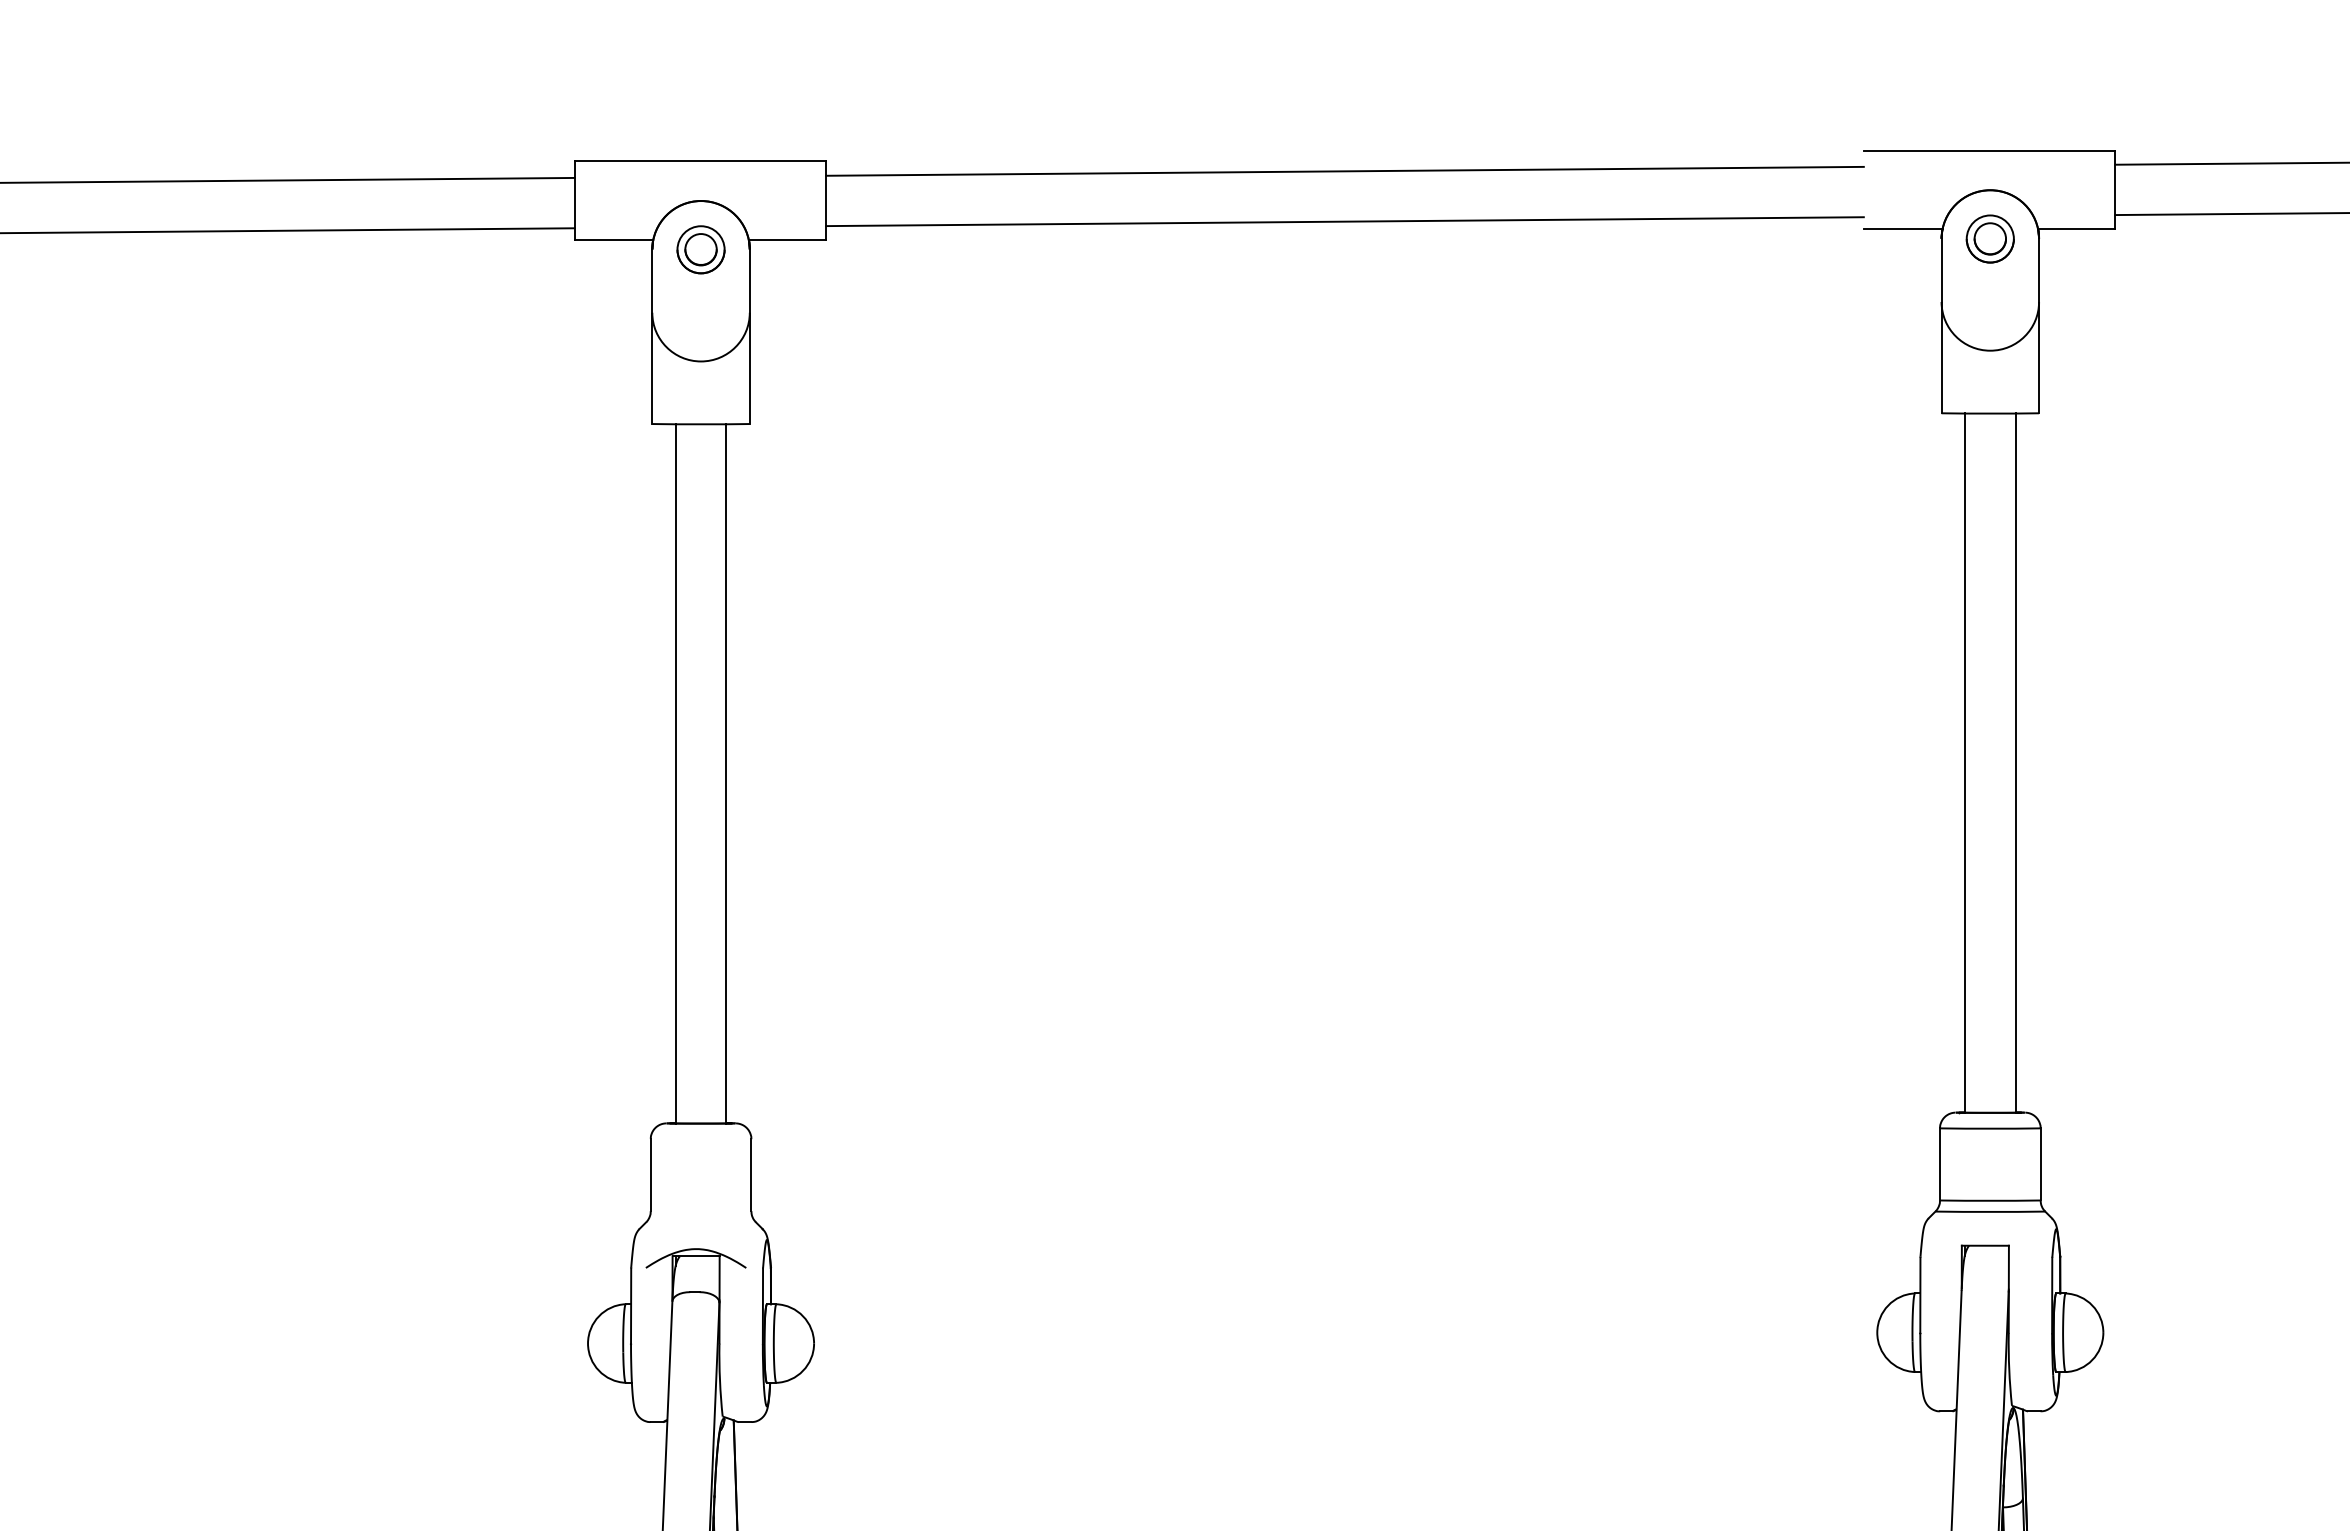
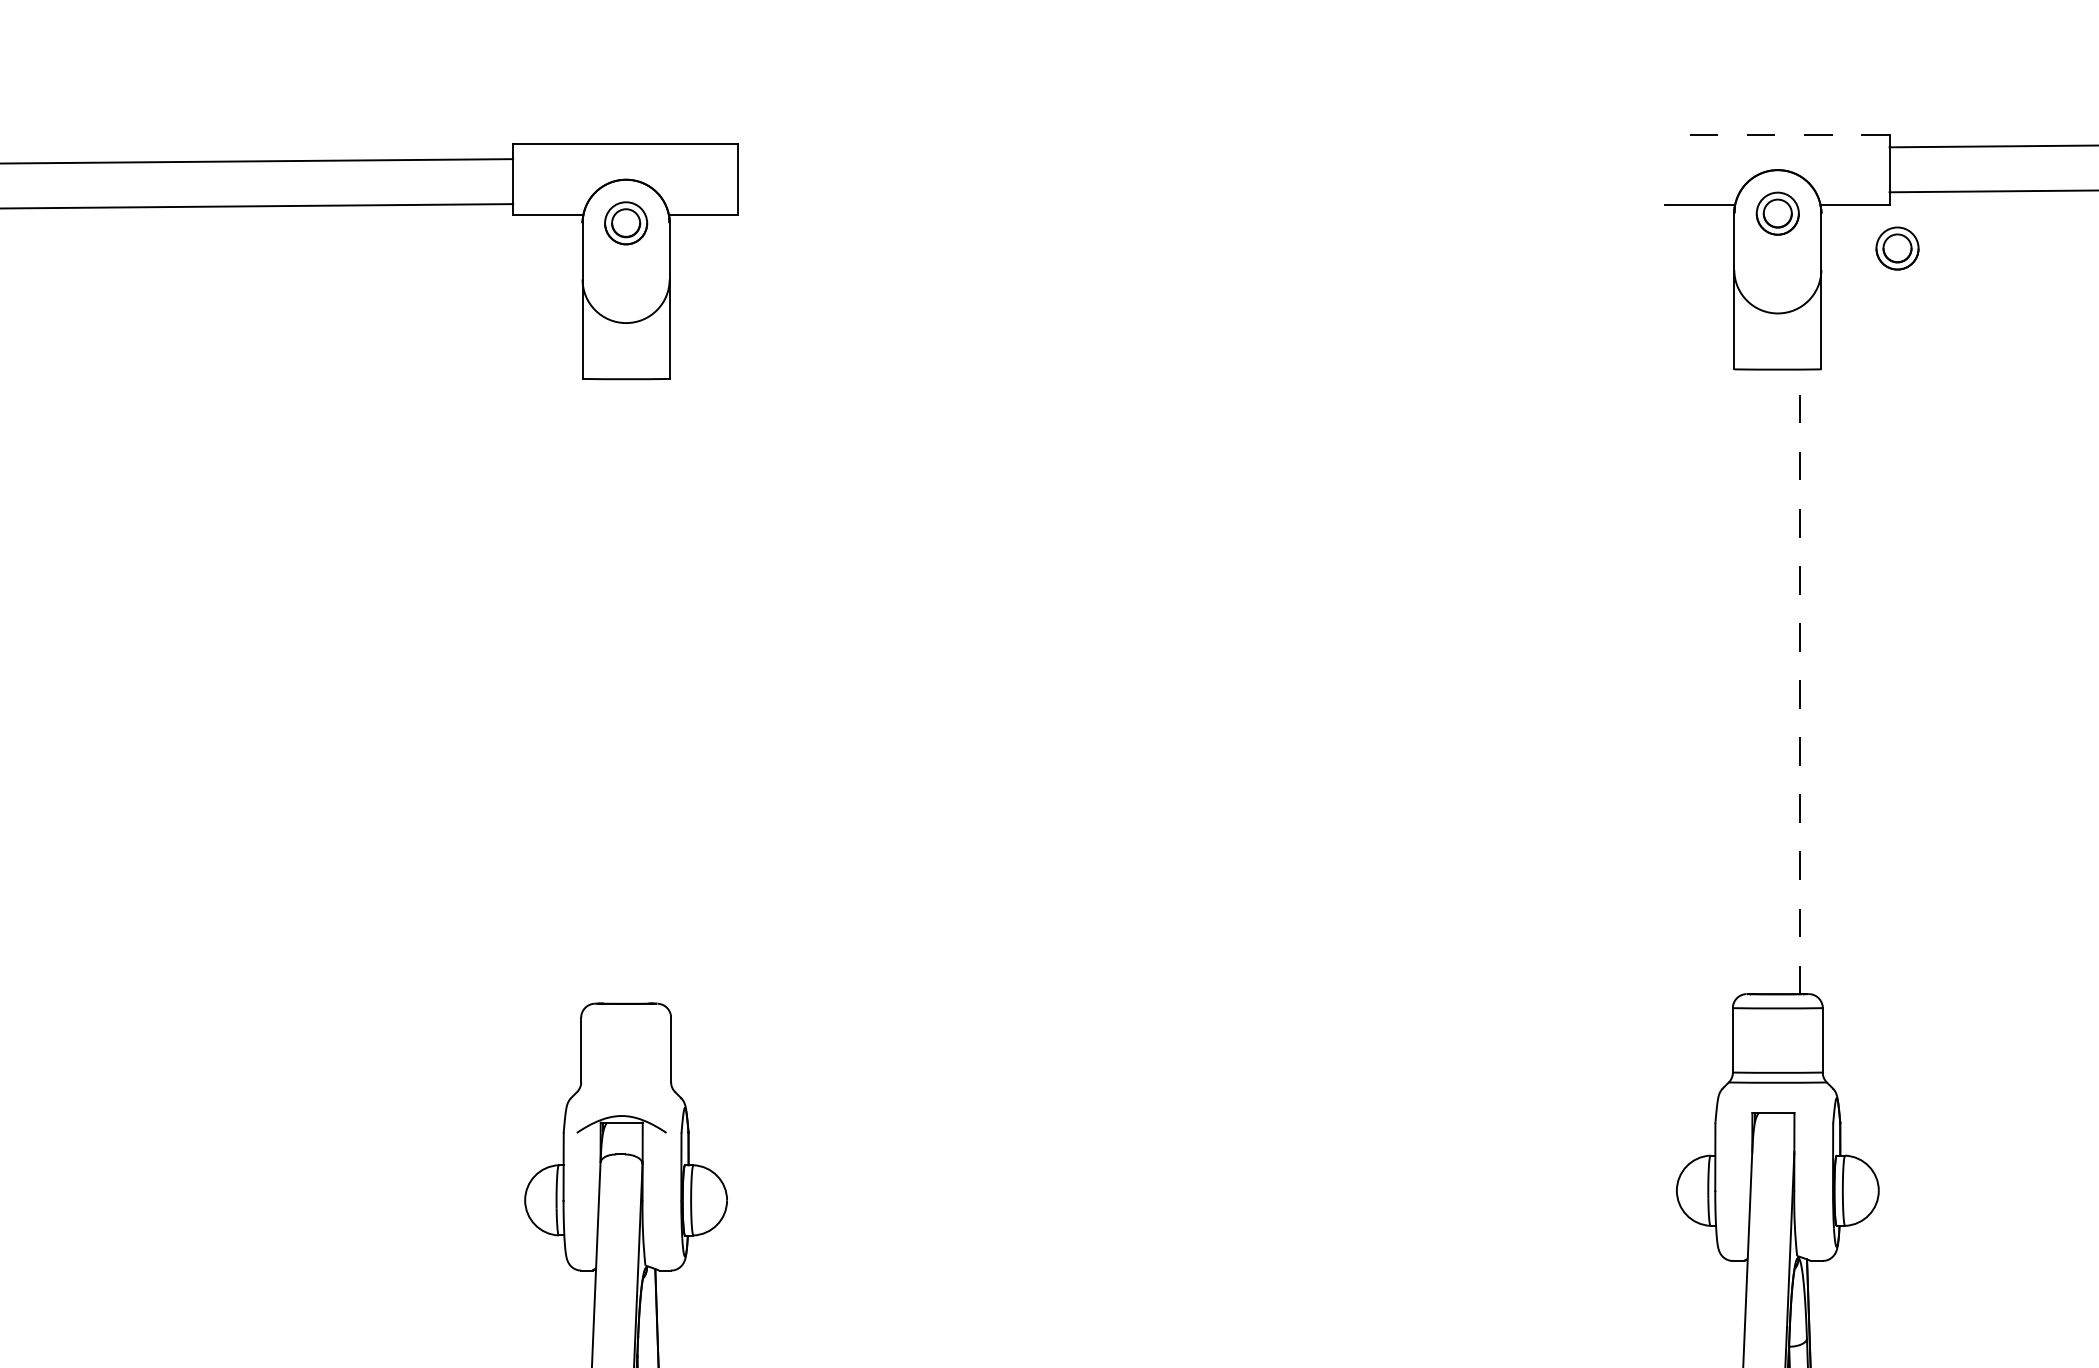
line: (1989, 150) -> (1777, 134), solid -> dashed
line: (1344, 170) -> (1200, 152), removed
line: (1344, 221) -> (1200, 198), removed
part: (2123, 277) -> (1896, 248), added
line: (1965, 762) -> (1755, 681), removed
line: (2015, 763) -> (1800, 682), solid -> dashed
line: (675, 773) -> (603, 691), removed
line: (726, 773) -> (648, 691), removed

